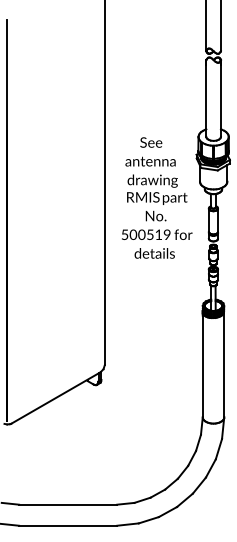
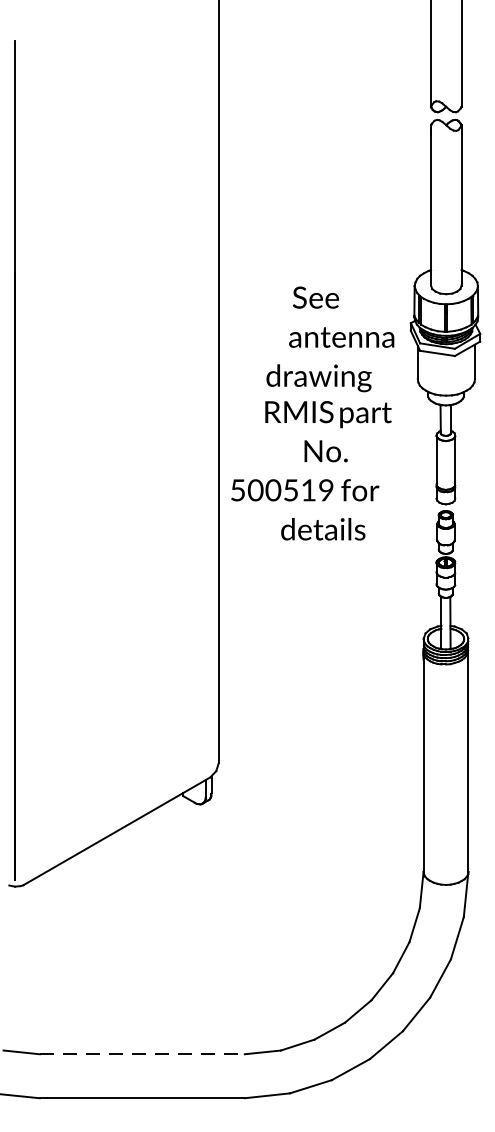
text: (150, 161) -> (341, 337), moved
text: (157, 234) -> (306, 489), moved
line: (68, 504) -> (143, 1053), solid -> dashed

